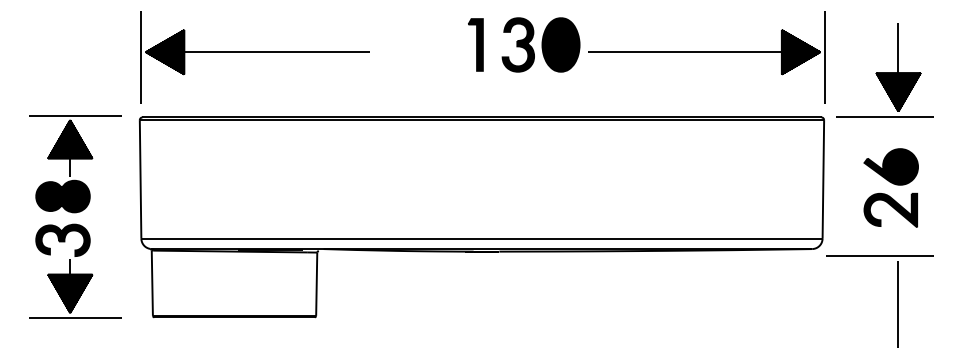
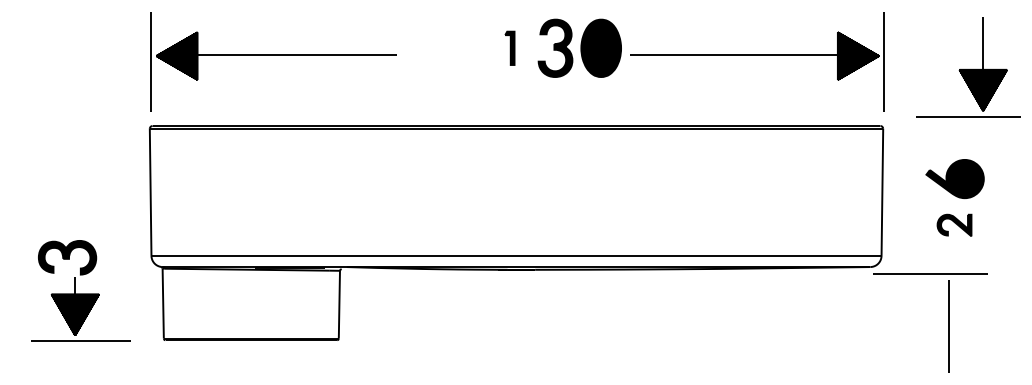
part: (475, 44) -> (509, 47), size x0.6
part: (884, 70) -> (968, 67), moved
part: (75, 164) -> (80, 176), removed
part: (890, 209) -> (954, 224), size x0.6
part: (897, 301) -> (948, 323), moved

